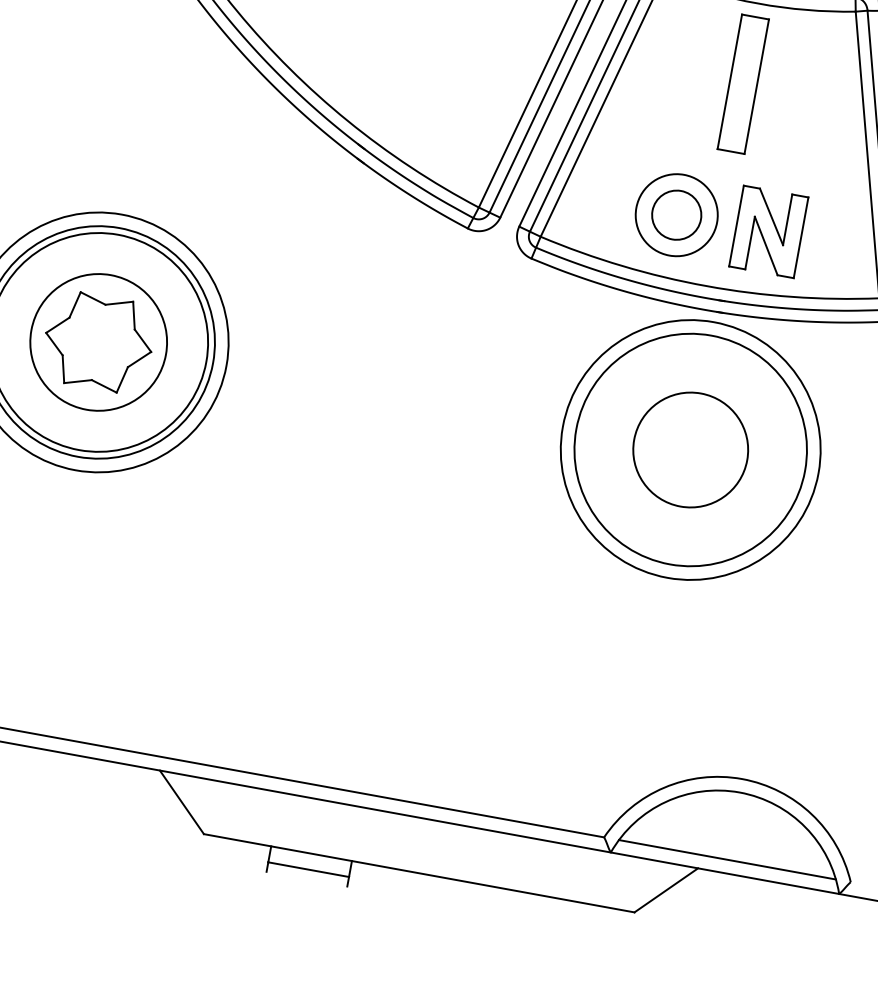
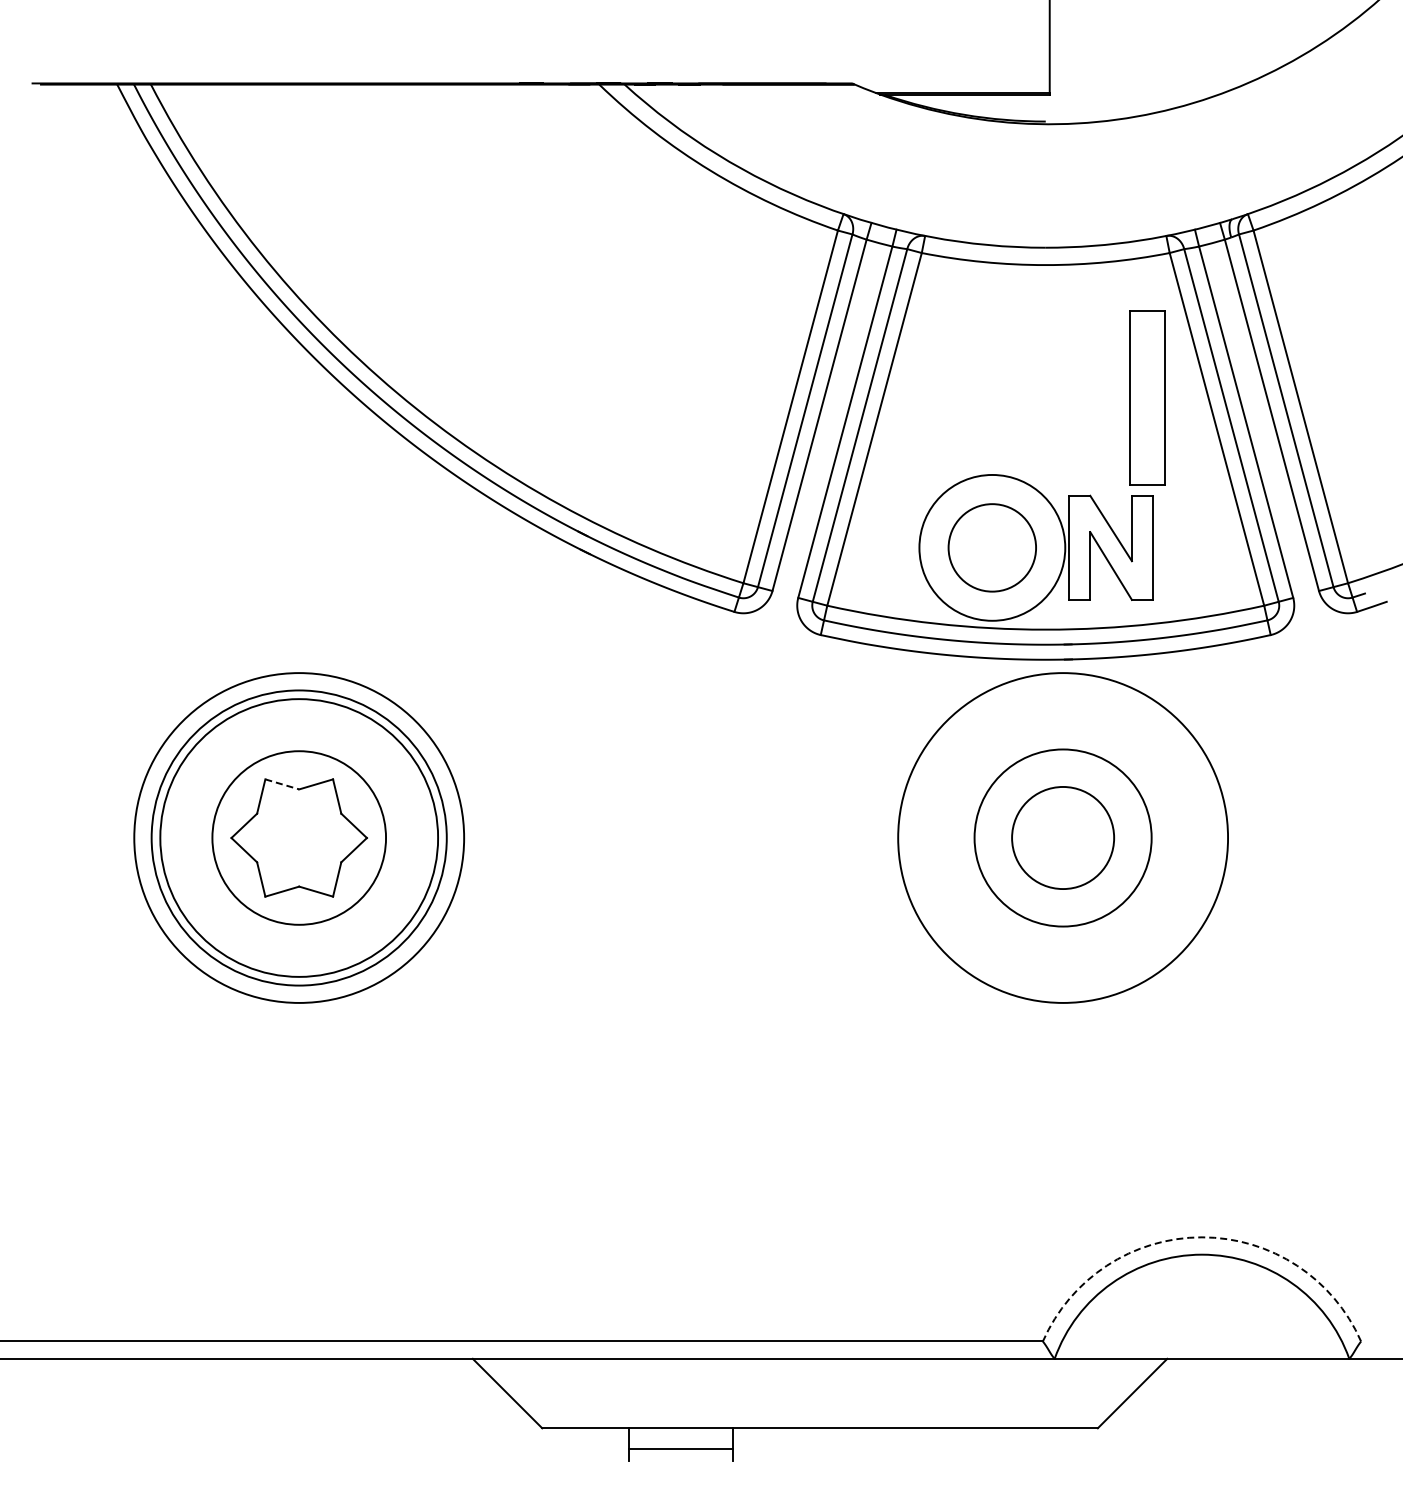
part: (743, 83) -> (1147, 397), moved
circle: (676, 214) -> (992, 547), size x1.4
circle: (676, 214) -> (992, 547), size x1.4
line: (93, 298) -> (282, 784), solid -> dashed
circle: (690, 449) -> (1062, 837), size x0.6
circle: (691, 449) -> (1063, 837), size x0.7
arc: (742, 779) -> (1202, 1237), solid -> dashed
line: (727, 859) -> (1201, 1341), removed

